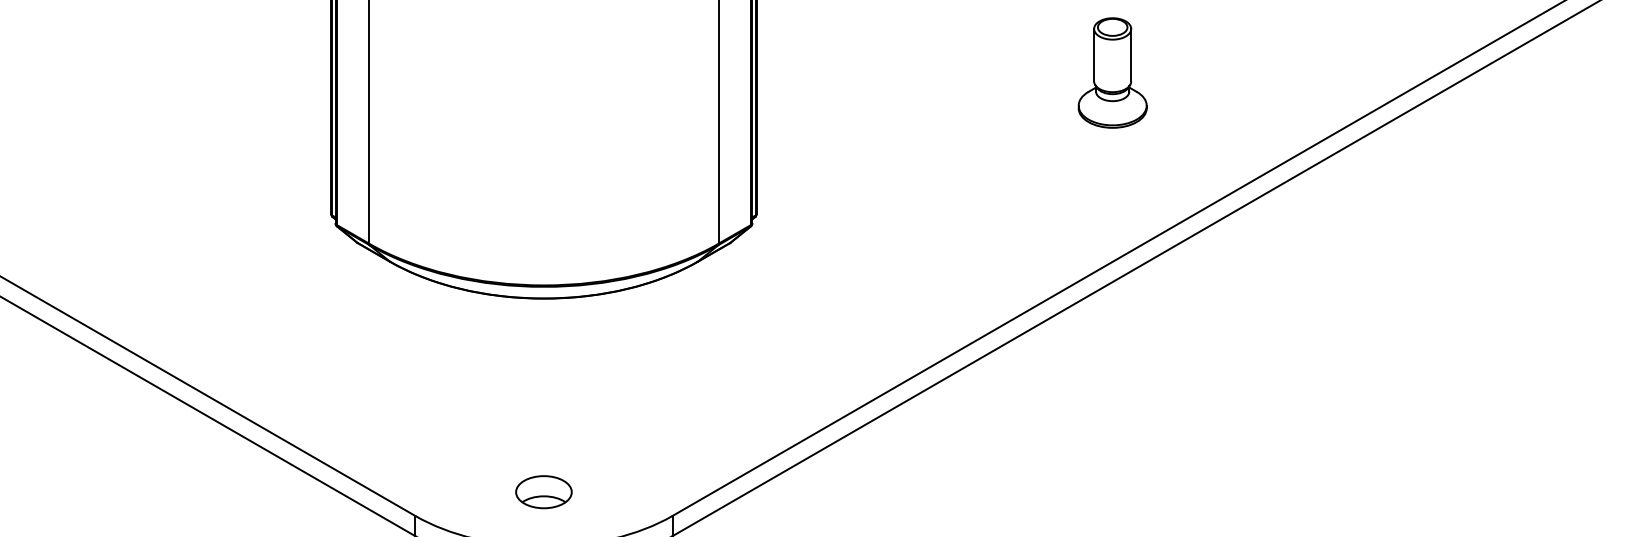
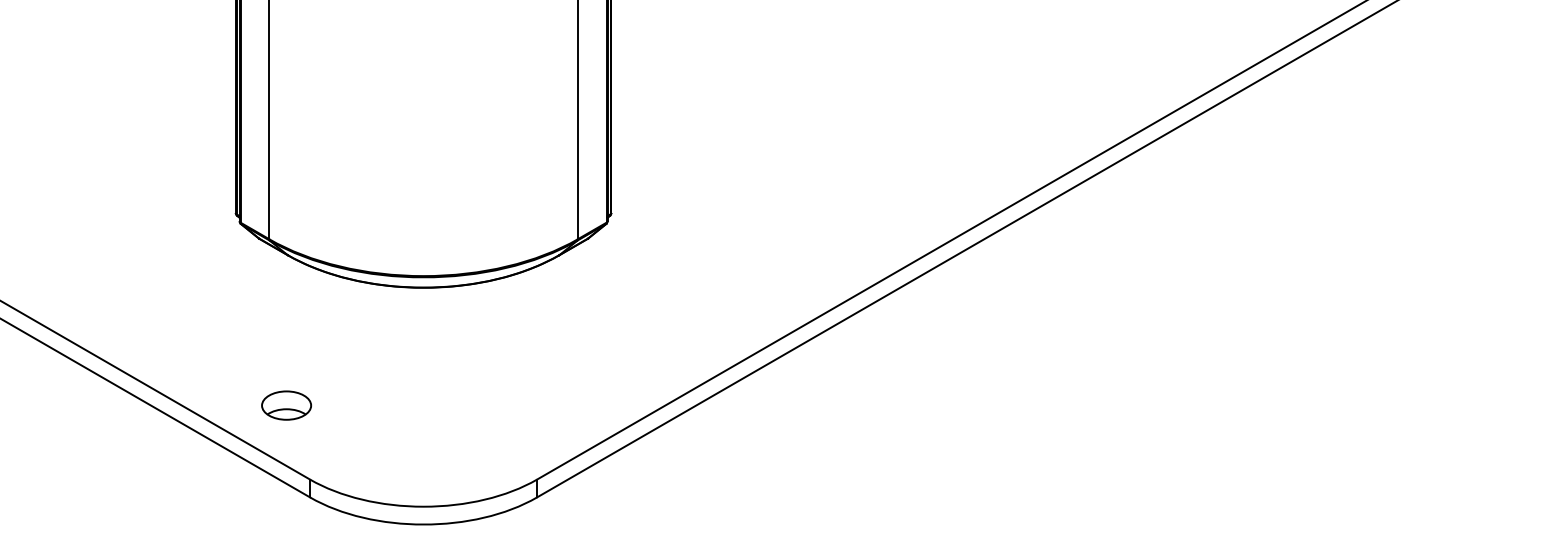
part: (1112, 72) -> (925, 88), removed
part: (543, 492) -> (286, 405), moved

